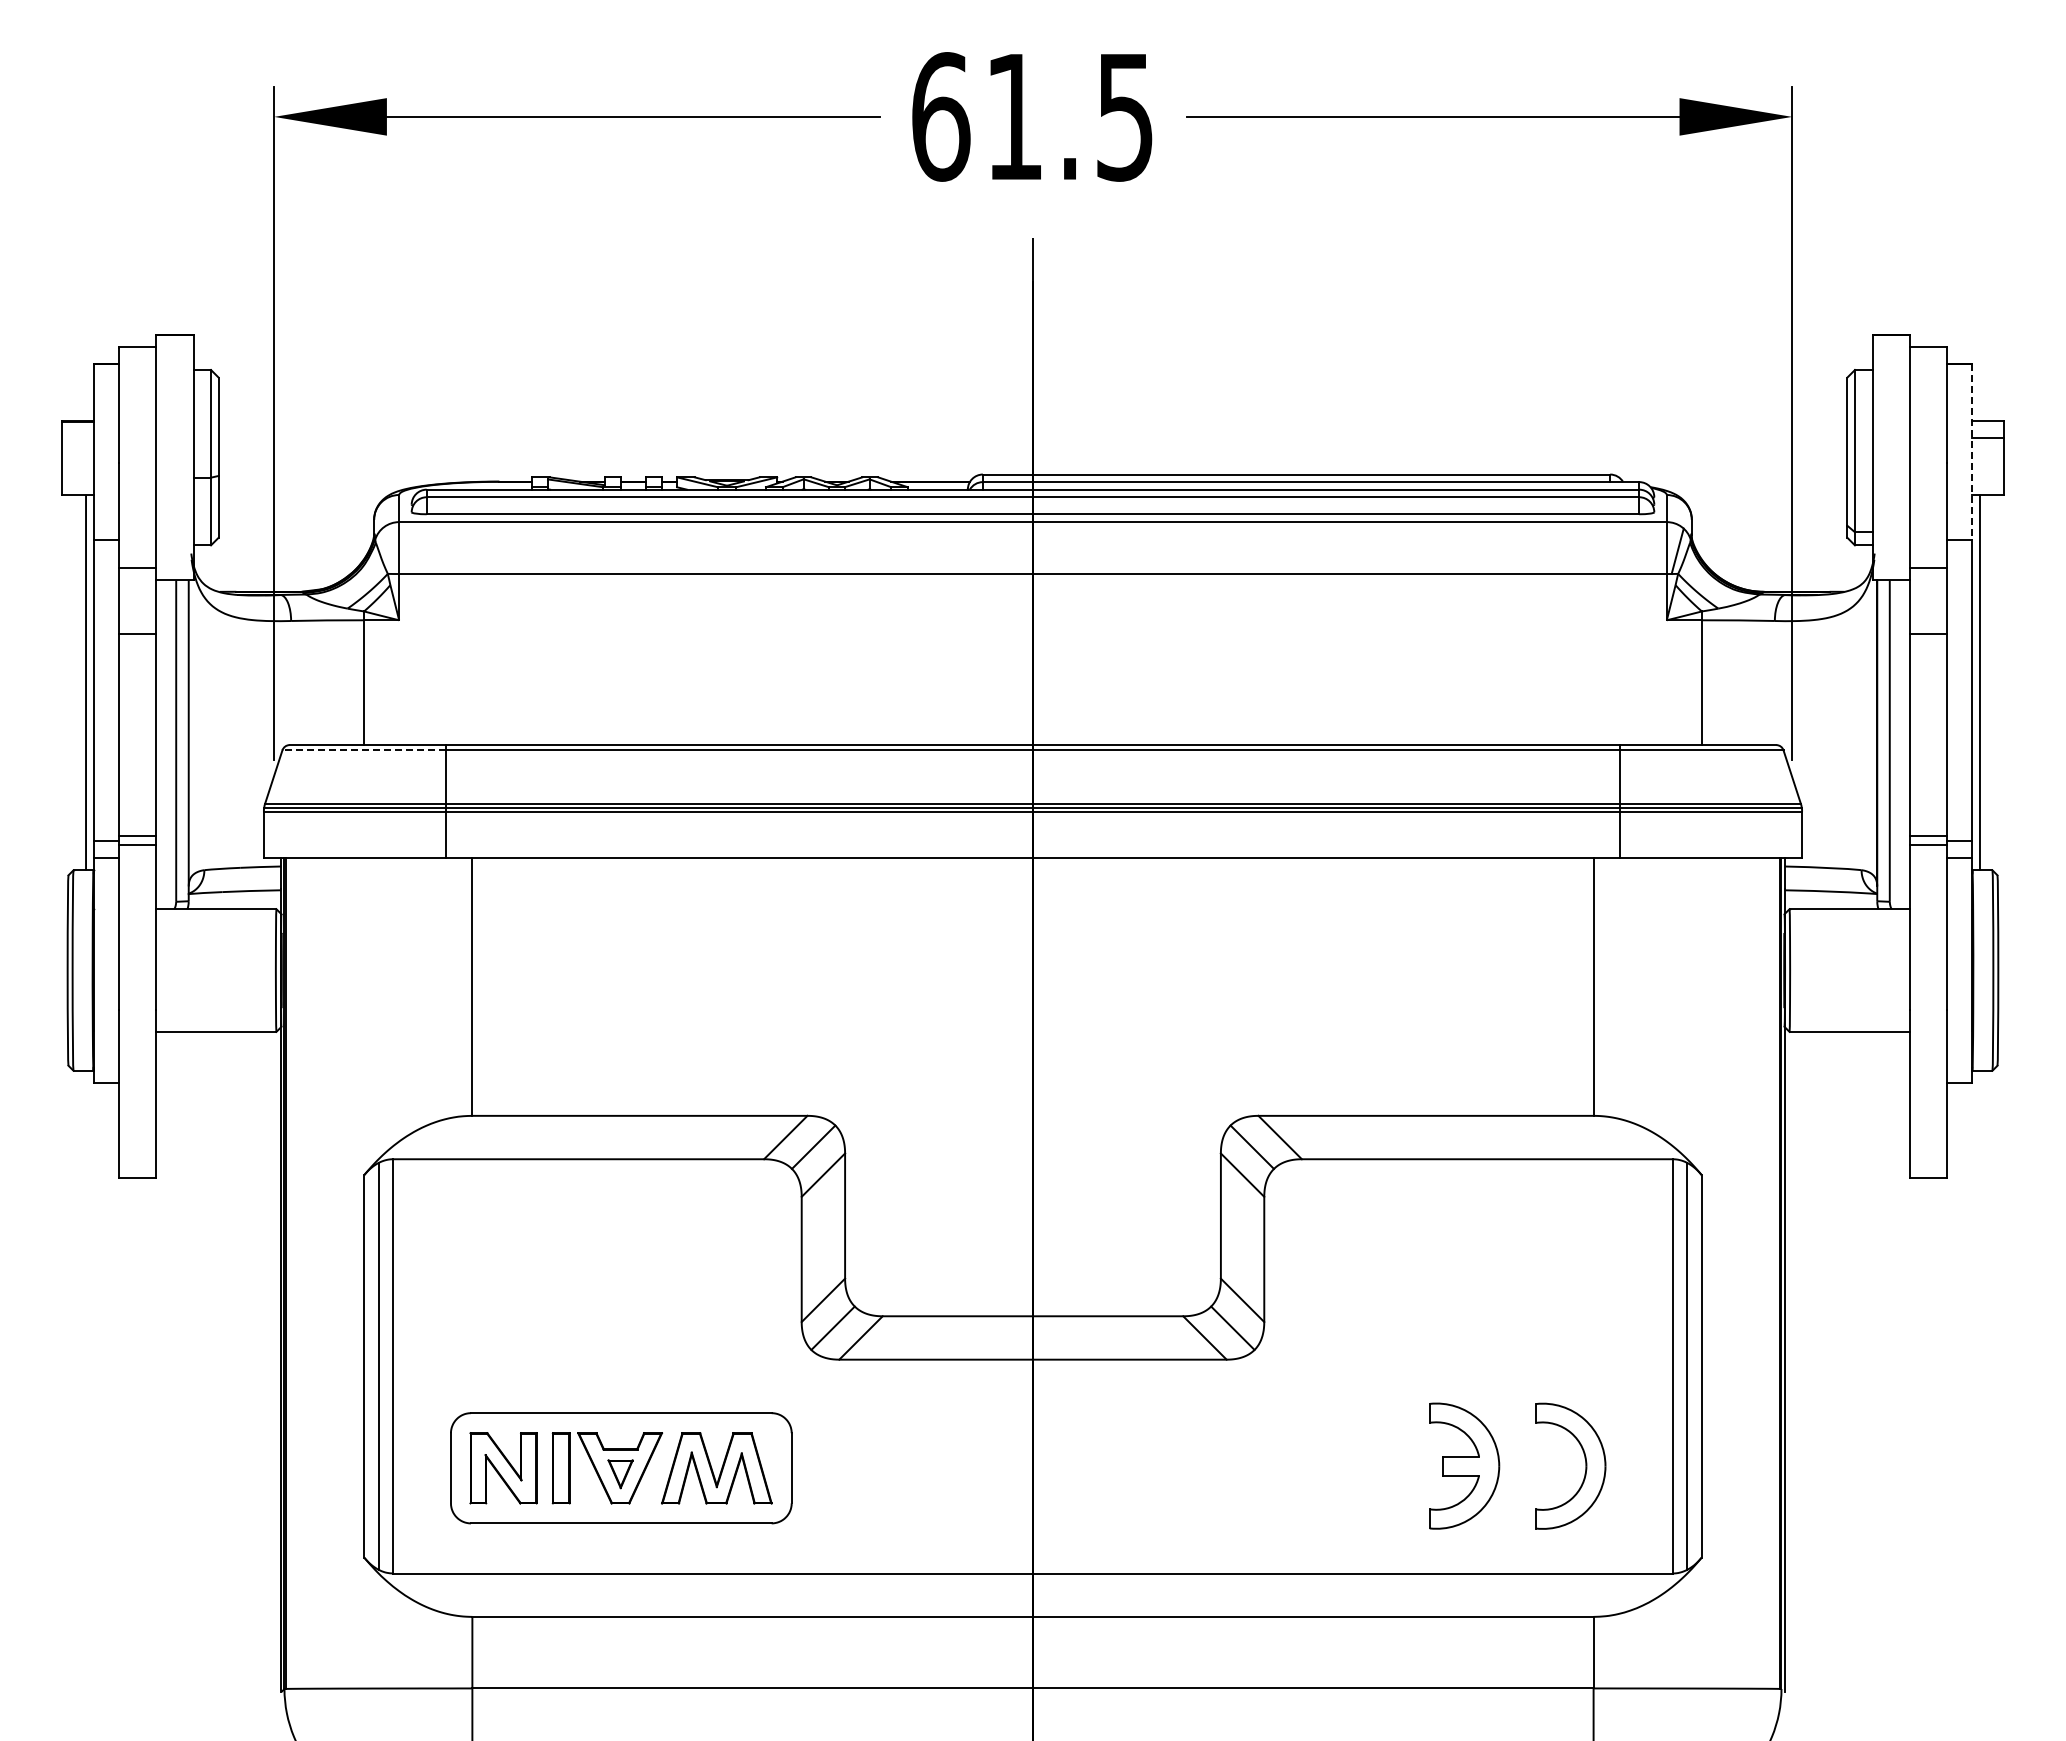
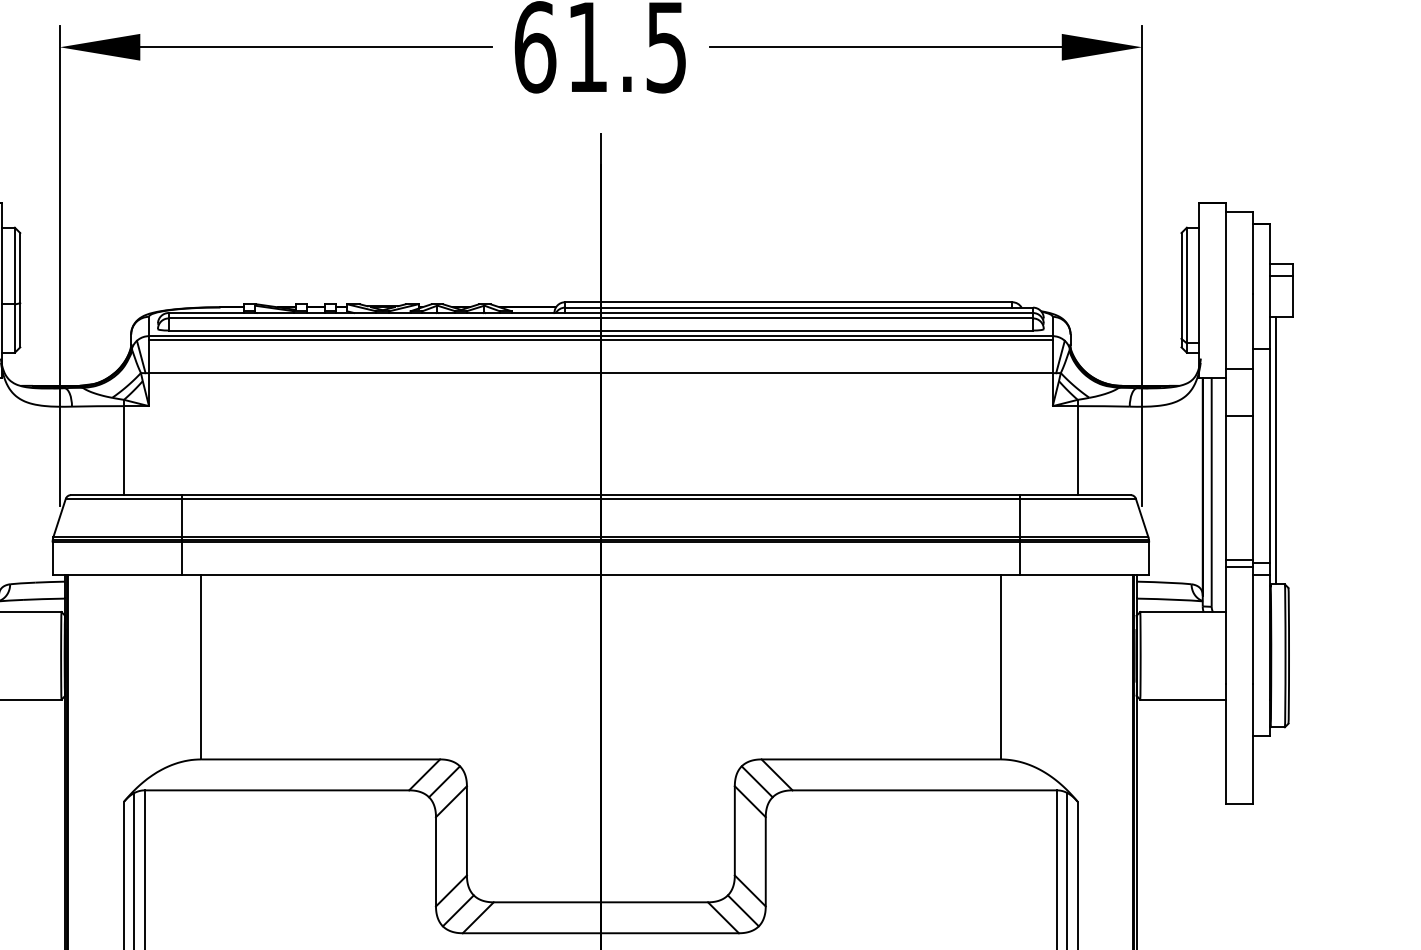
line: (1972, 452) -> (1270, 286), dashed -> solid
line: (1032, 528) -> (600, 340), added
line: (388, 550) -> (141, 356), added
line: (364, 750) -> (124, 498), dashed -> solid

